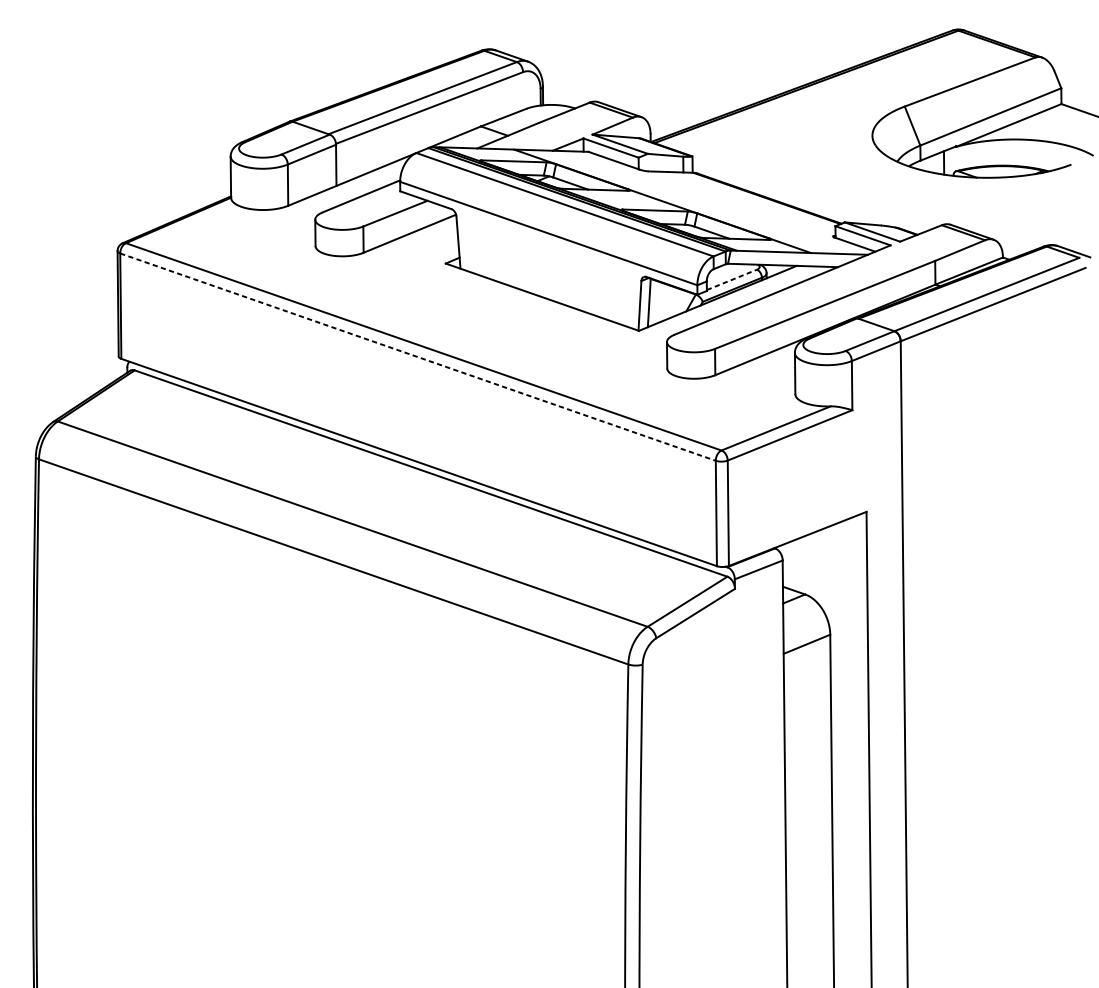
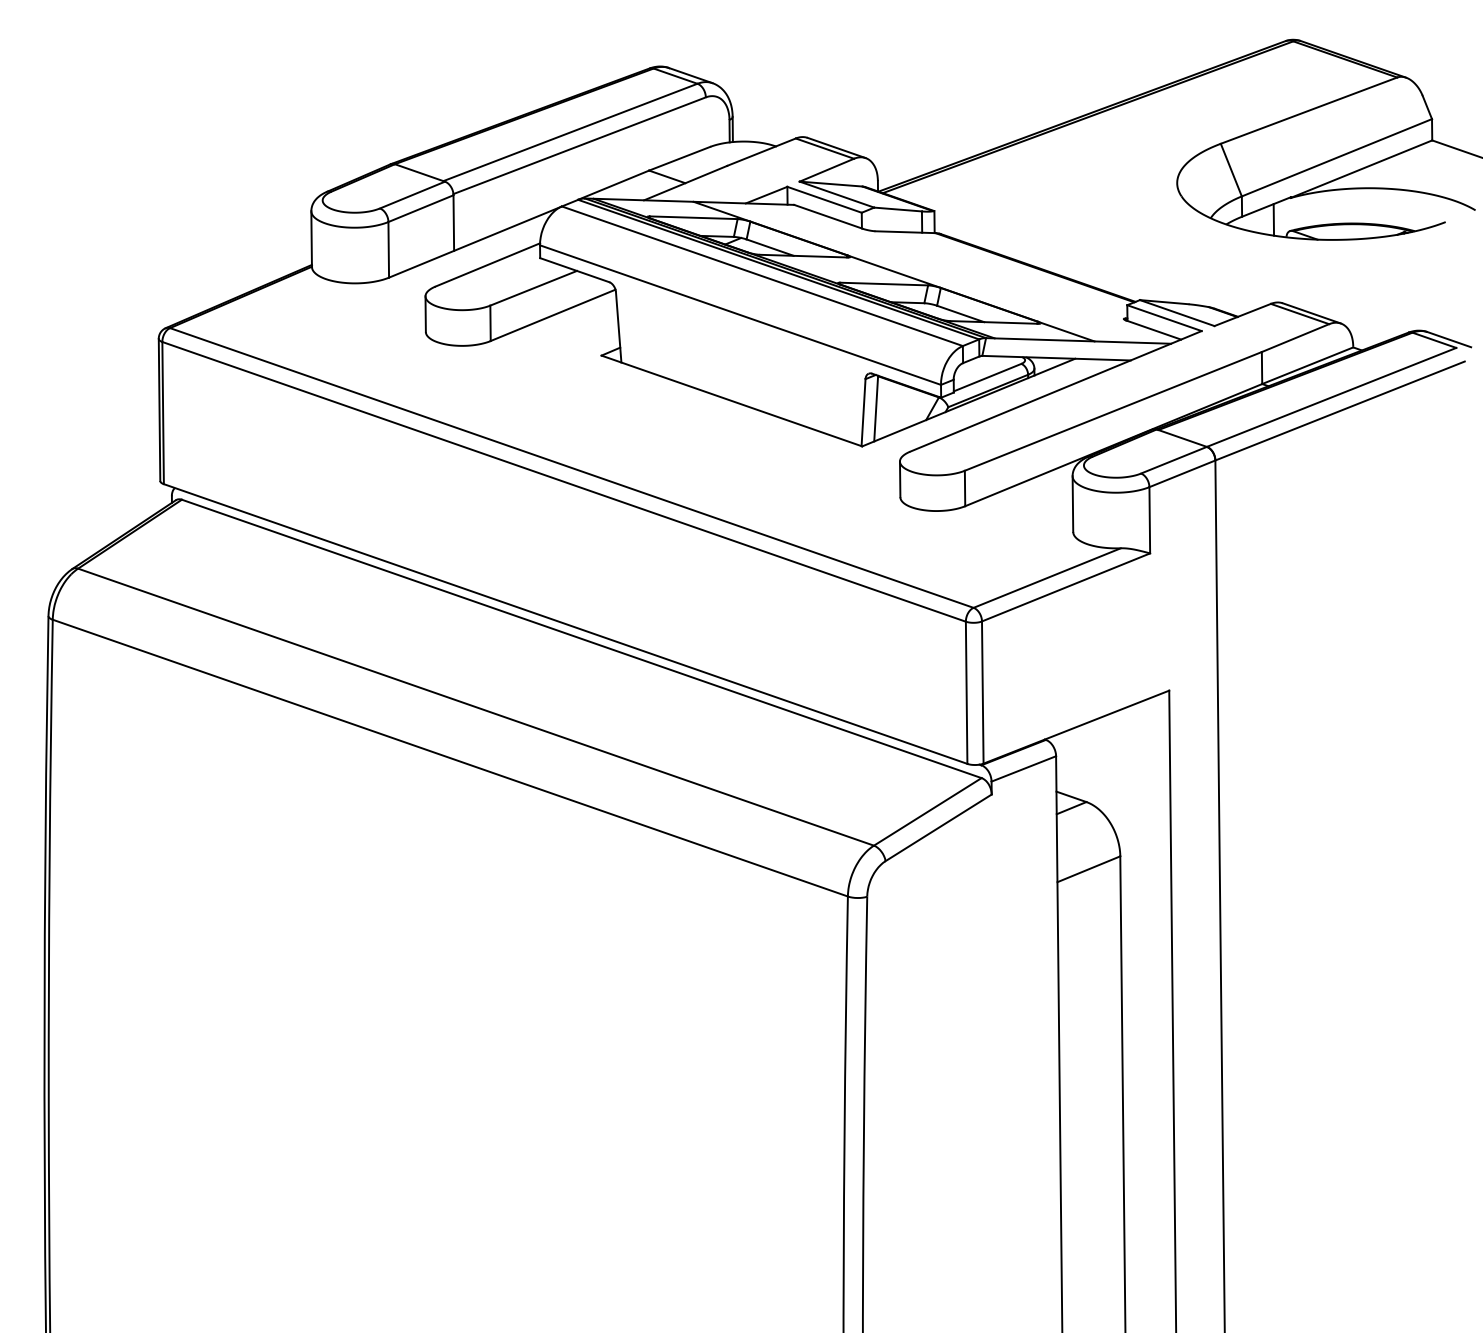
line: (732, 279) -> (988, 377), dashed -> solid
line: (418, 357) -> (564, 482), dashed -> solid

